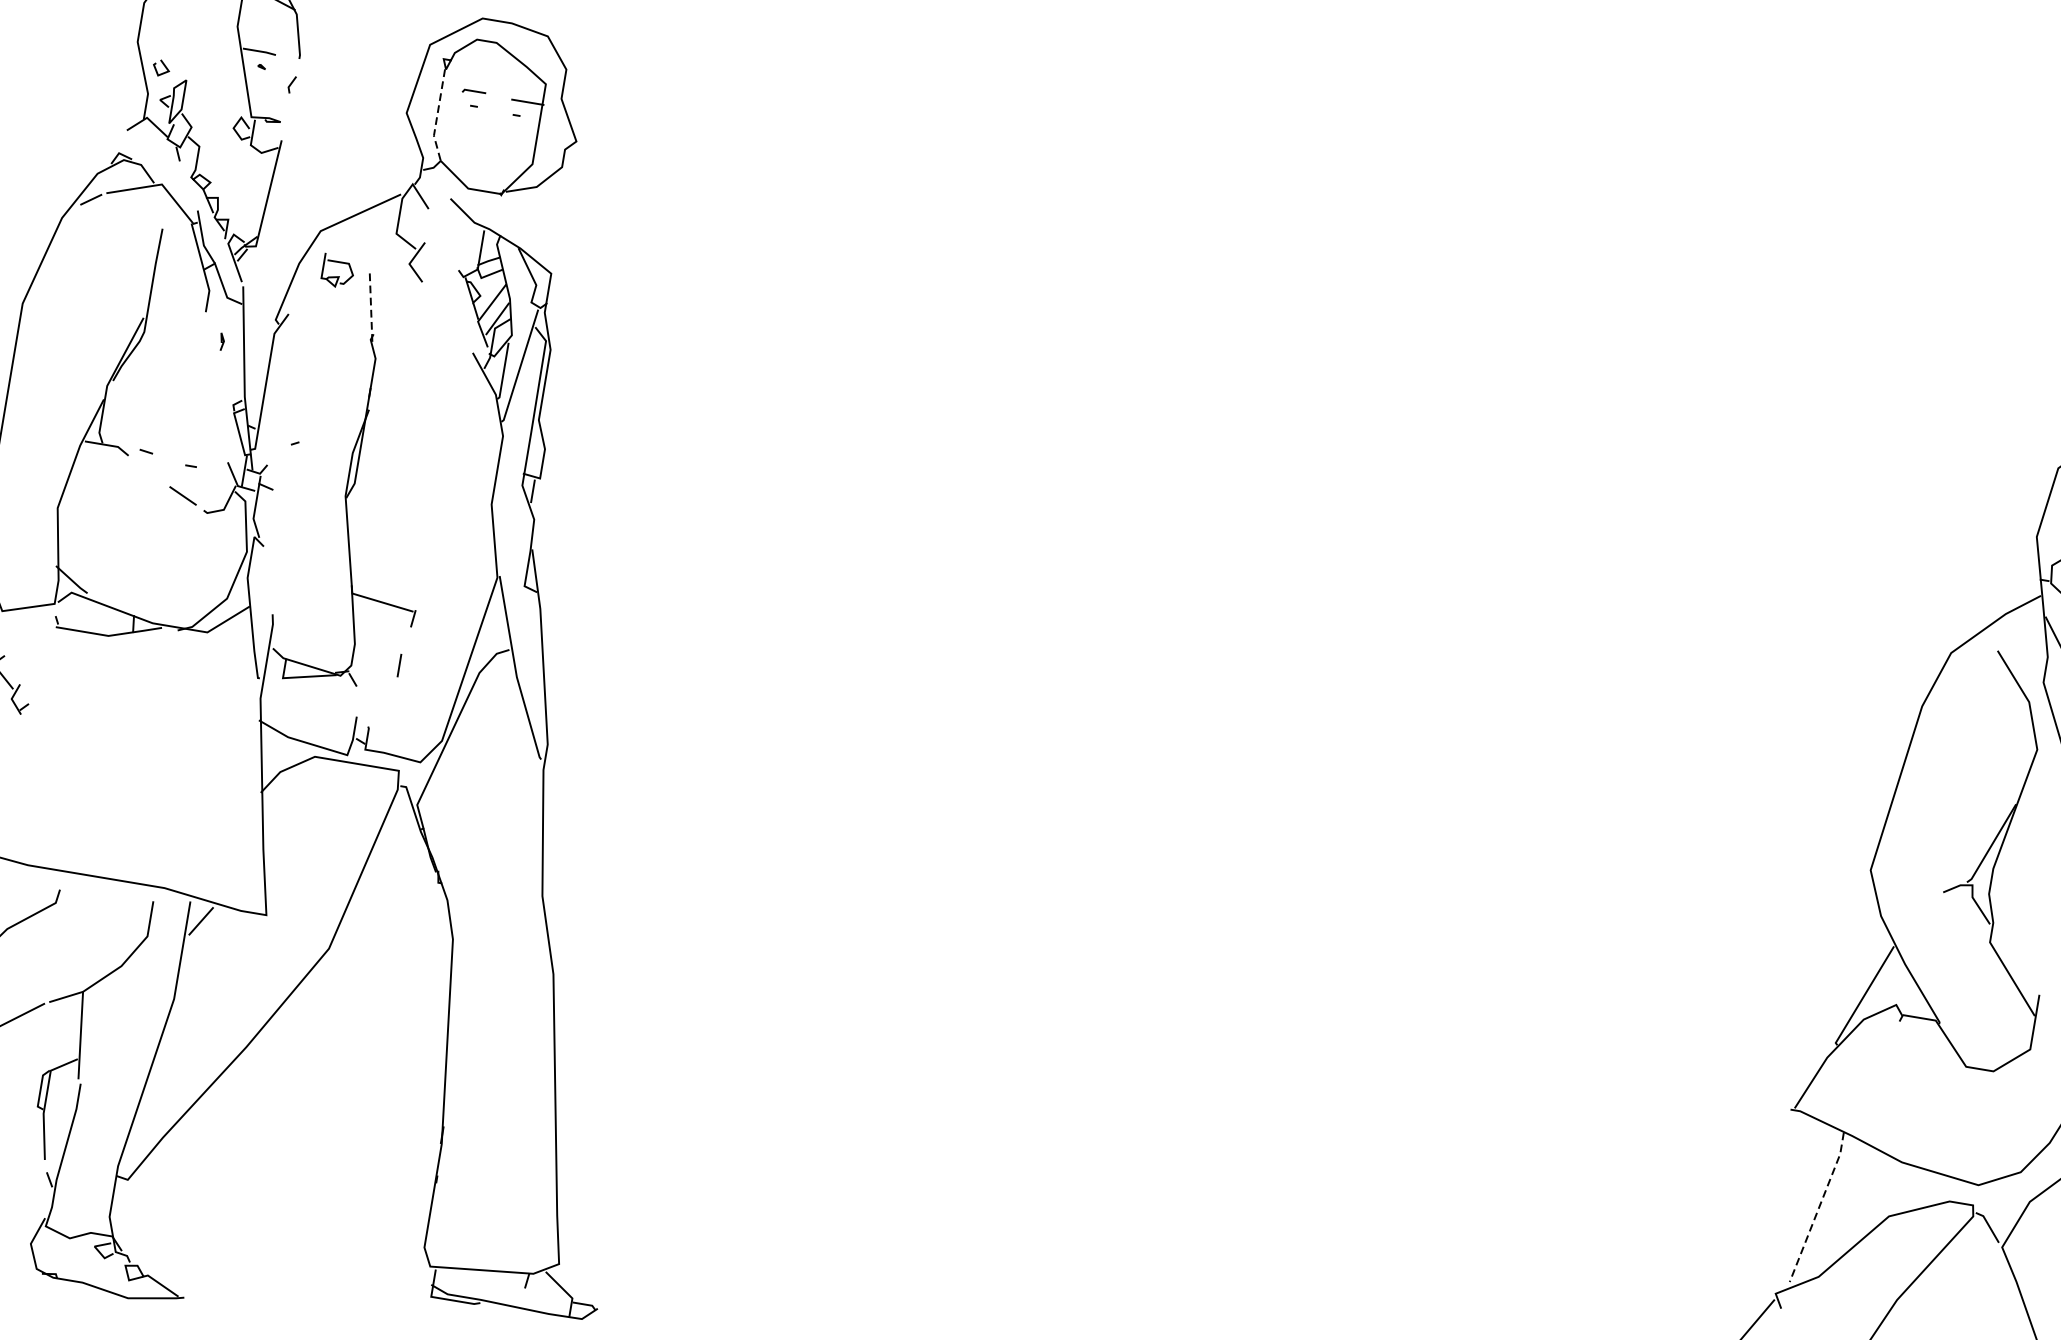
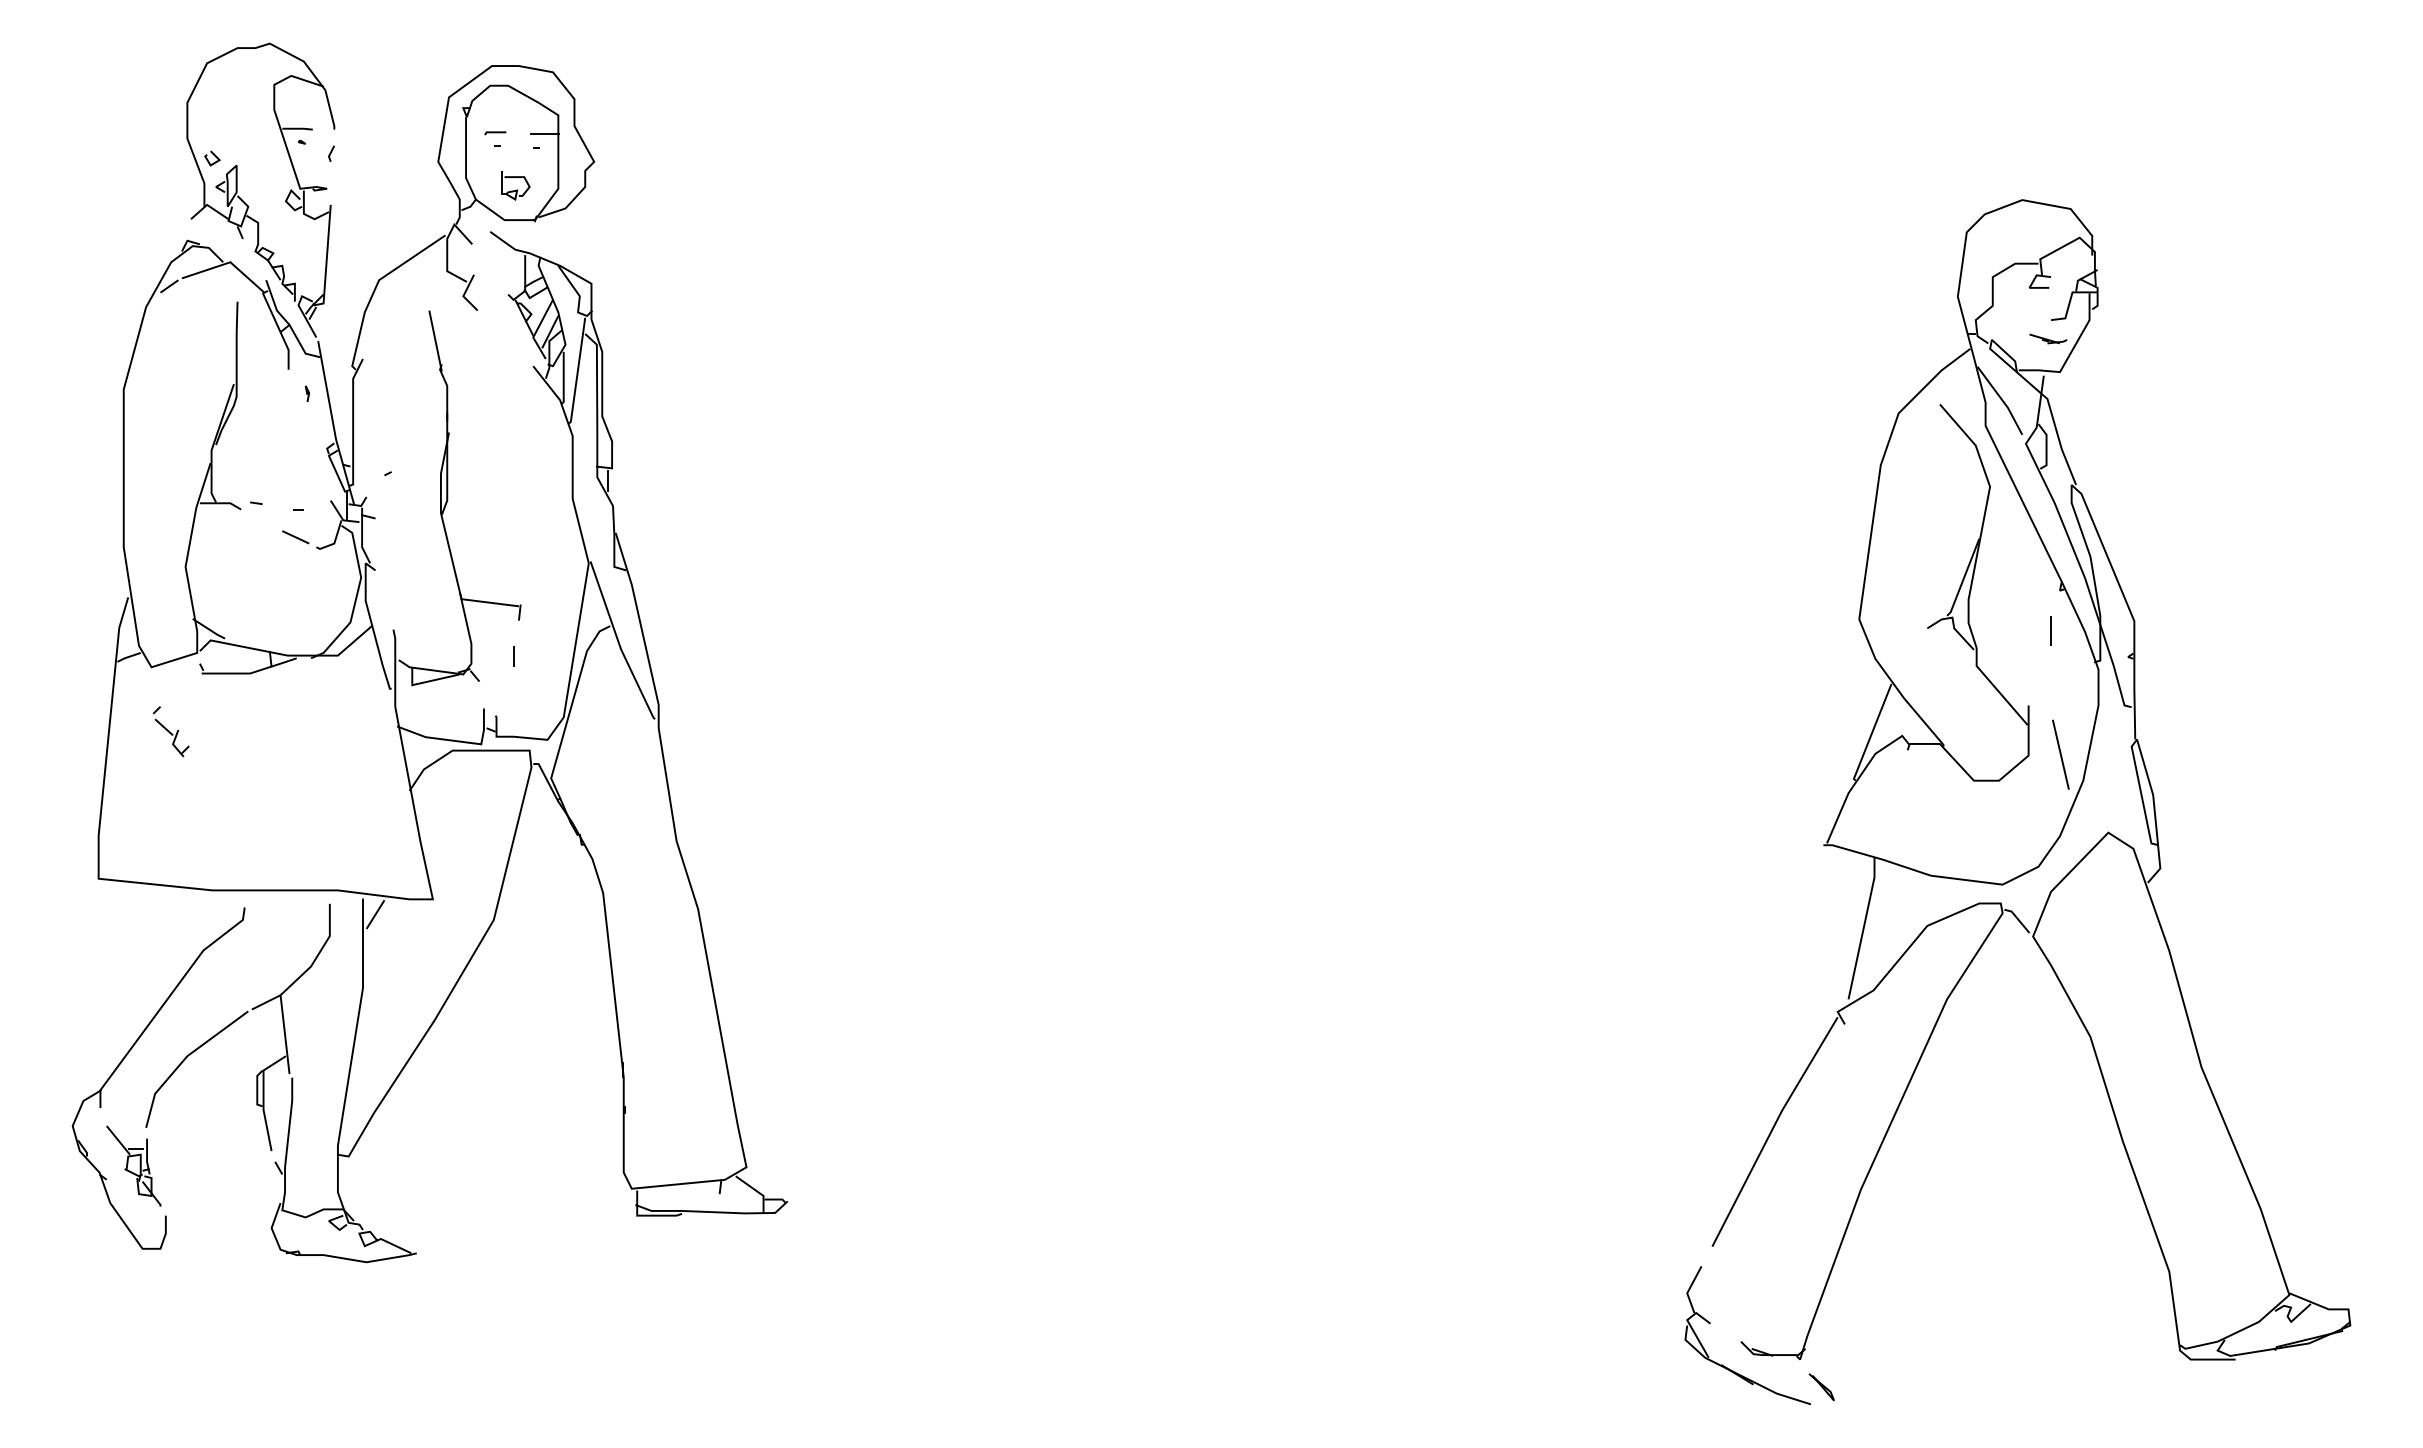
line: (437, 116) -> (466, 160), dashed -> solid
part: (337, 271) -> (515, 185), moved
line: (370, 308) -> (435, 341), dashed -> solid
line: (1818, 1207) -> (1863, 928), dashed -> solid

